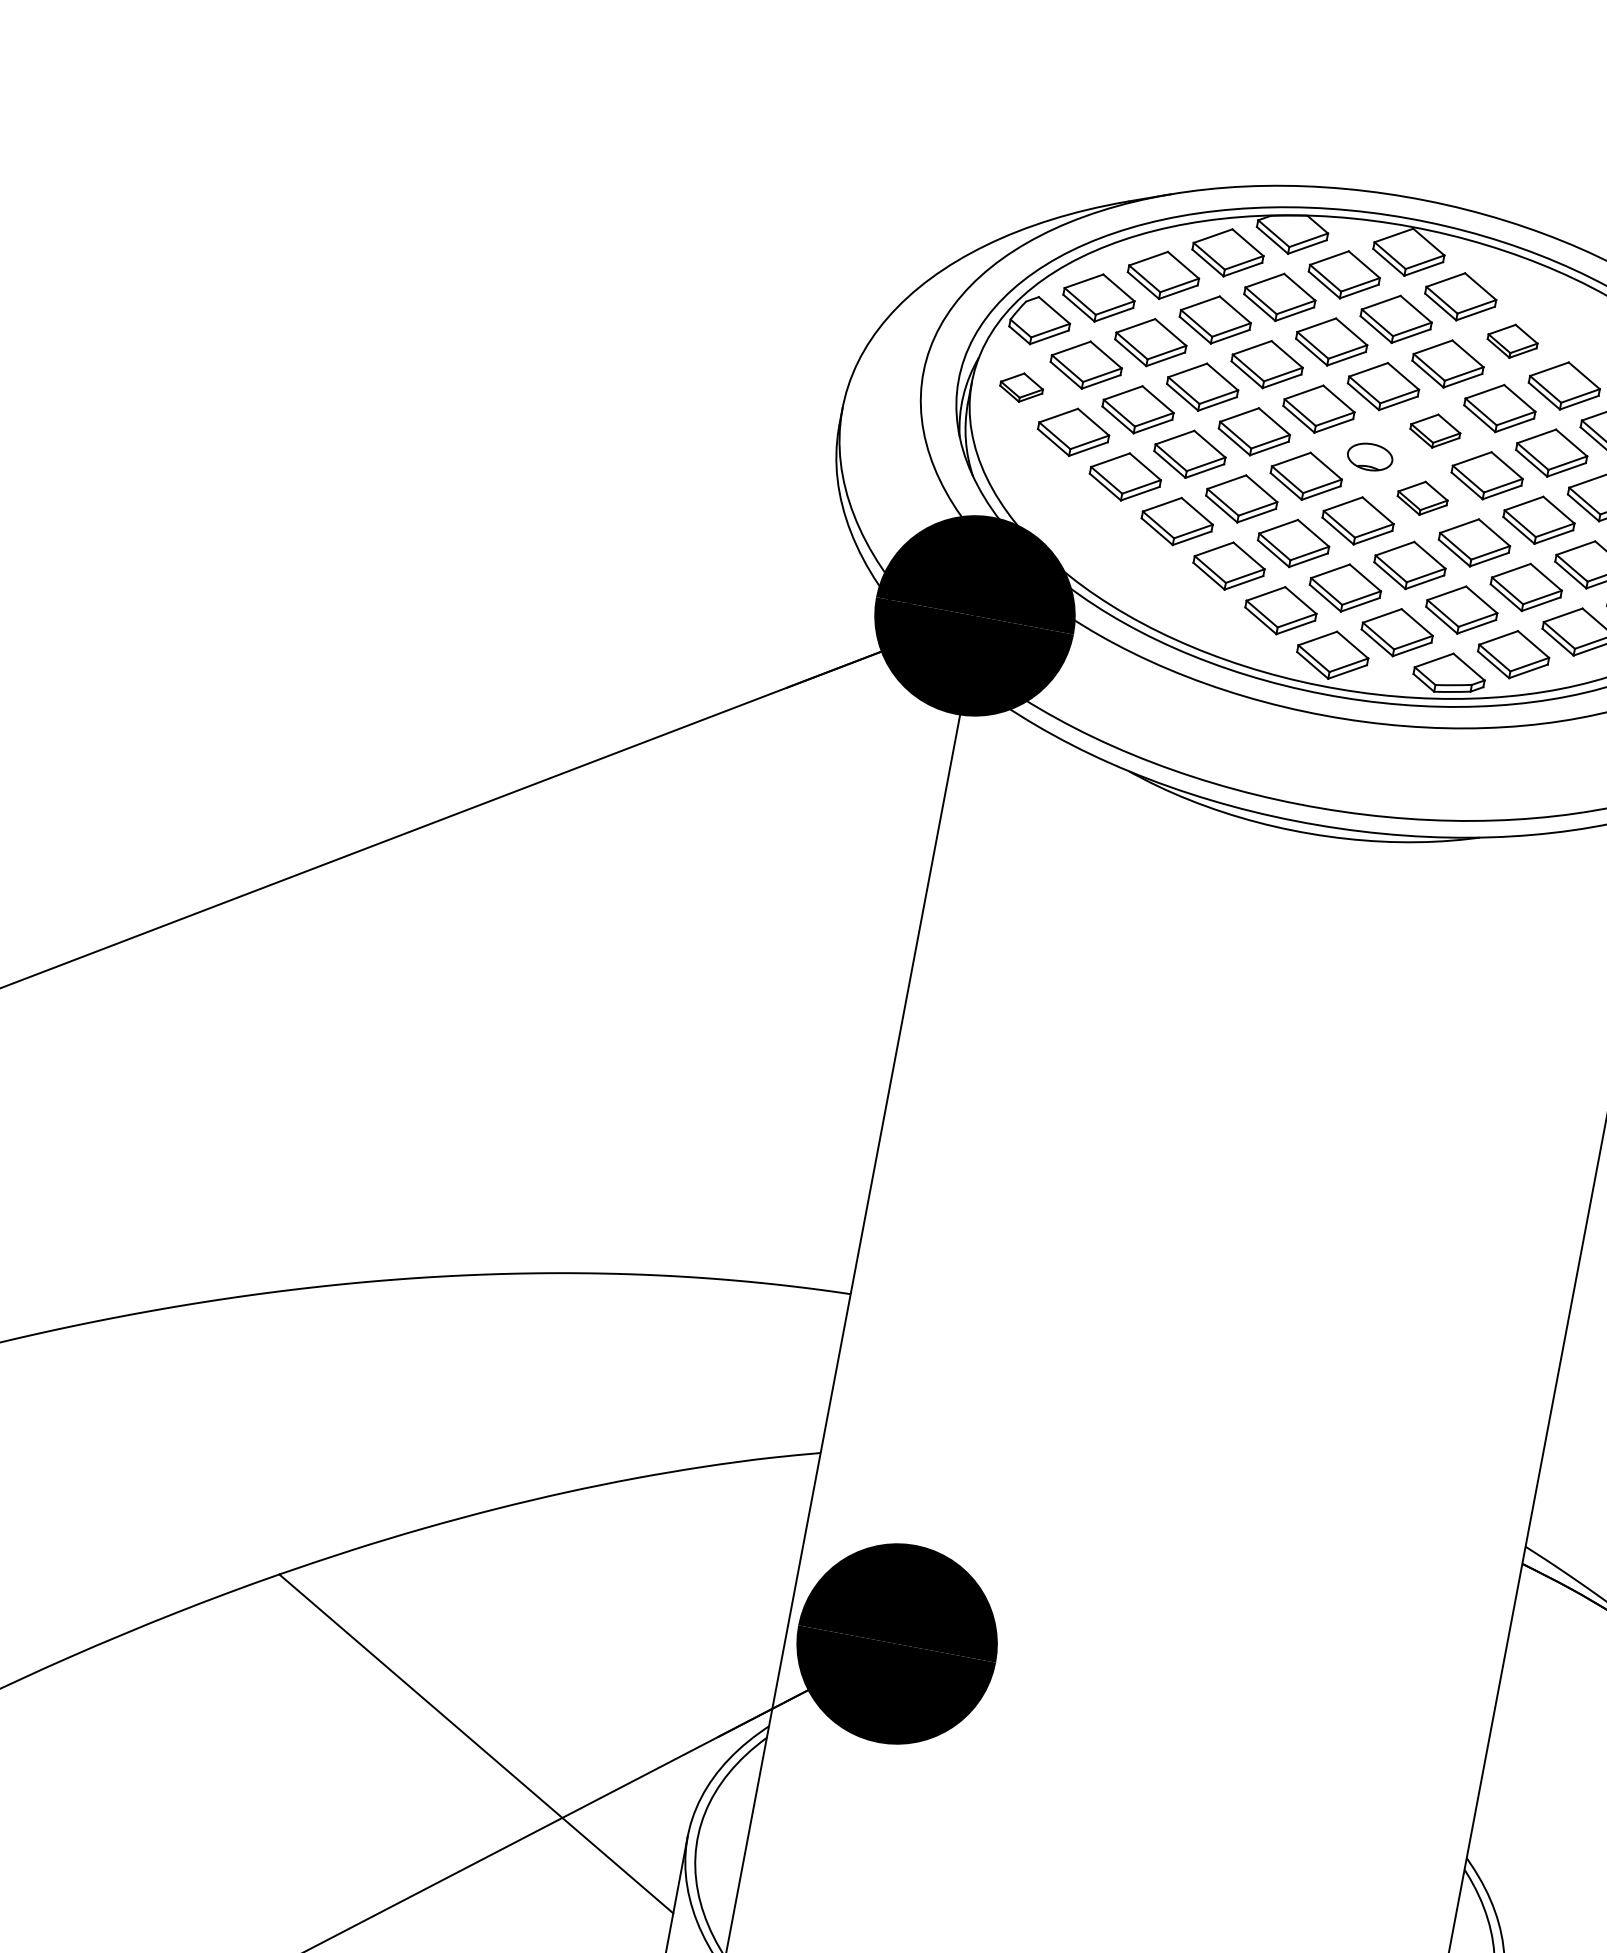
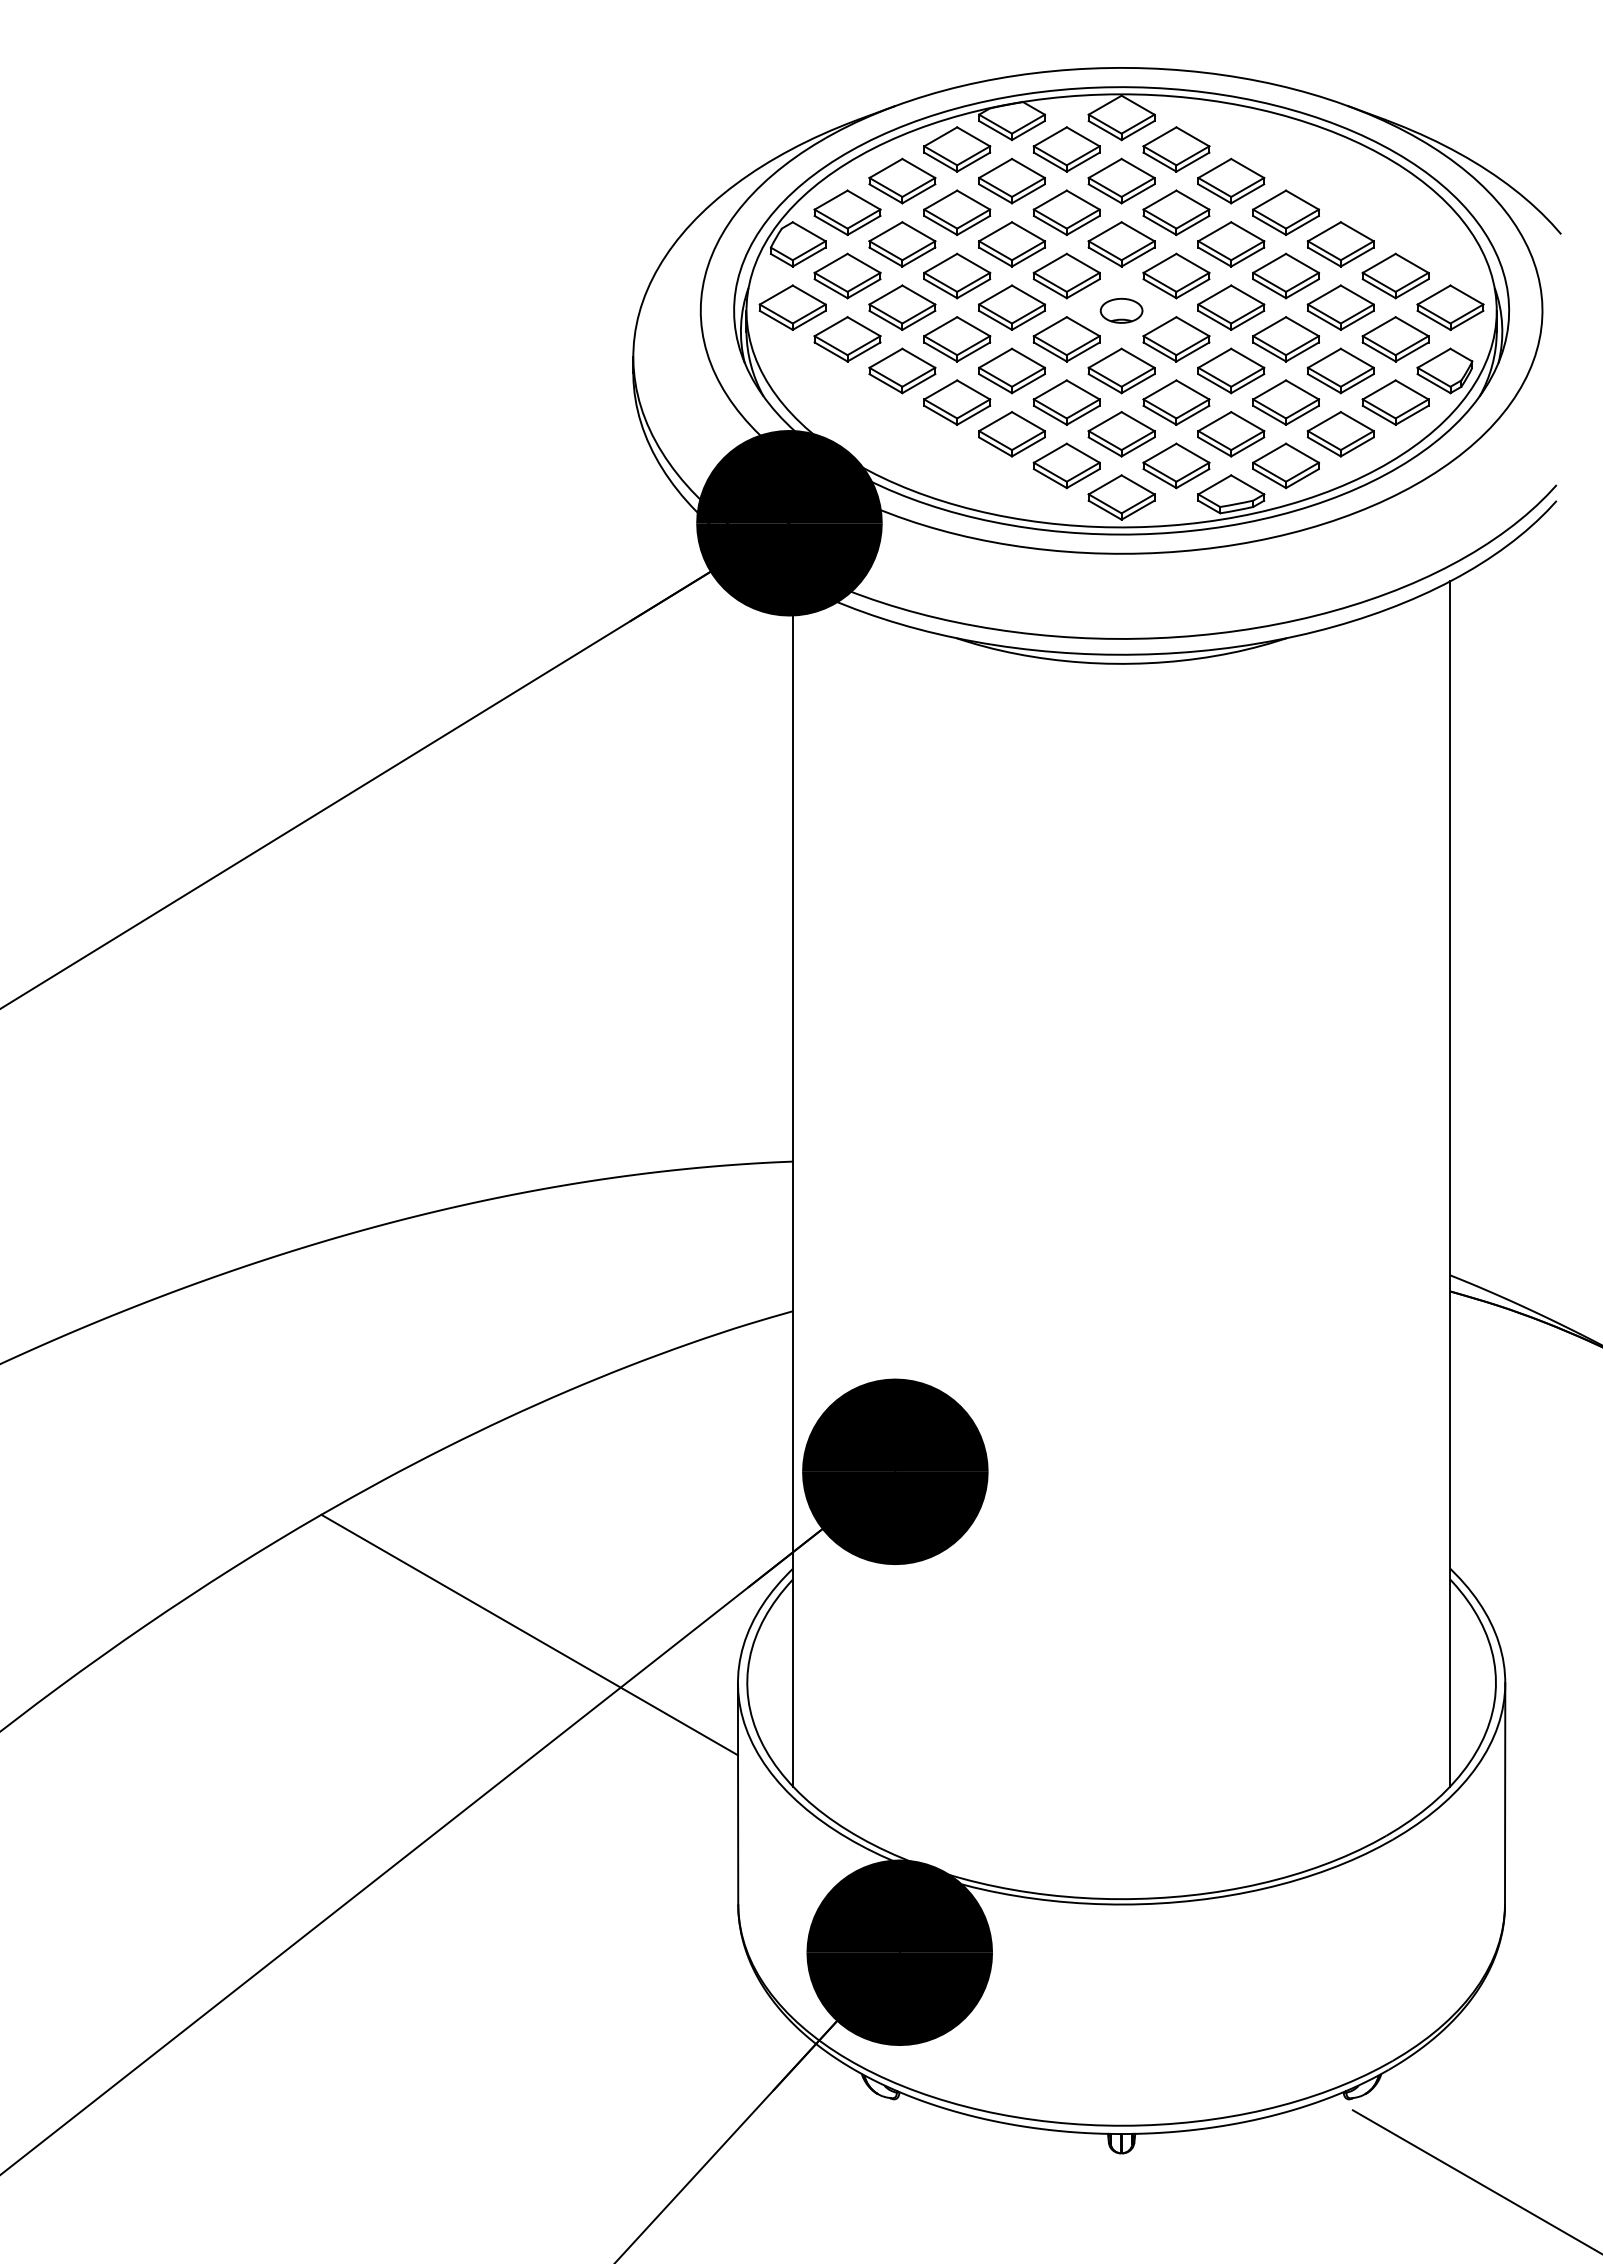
part: (1512, 340) -> (1231, 180), size x1.43
part: (1021, 387) -> (792, 307), size x1.67
part: (1435, 430) -> (1176, 275), size x1.43
part: (1422, 498) -> (1176, 339), size x1.43

